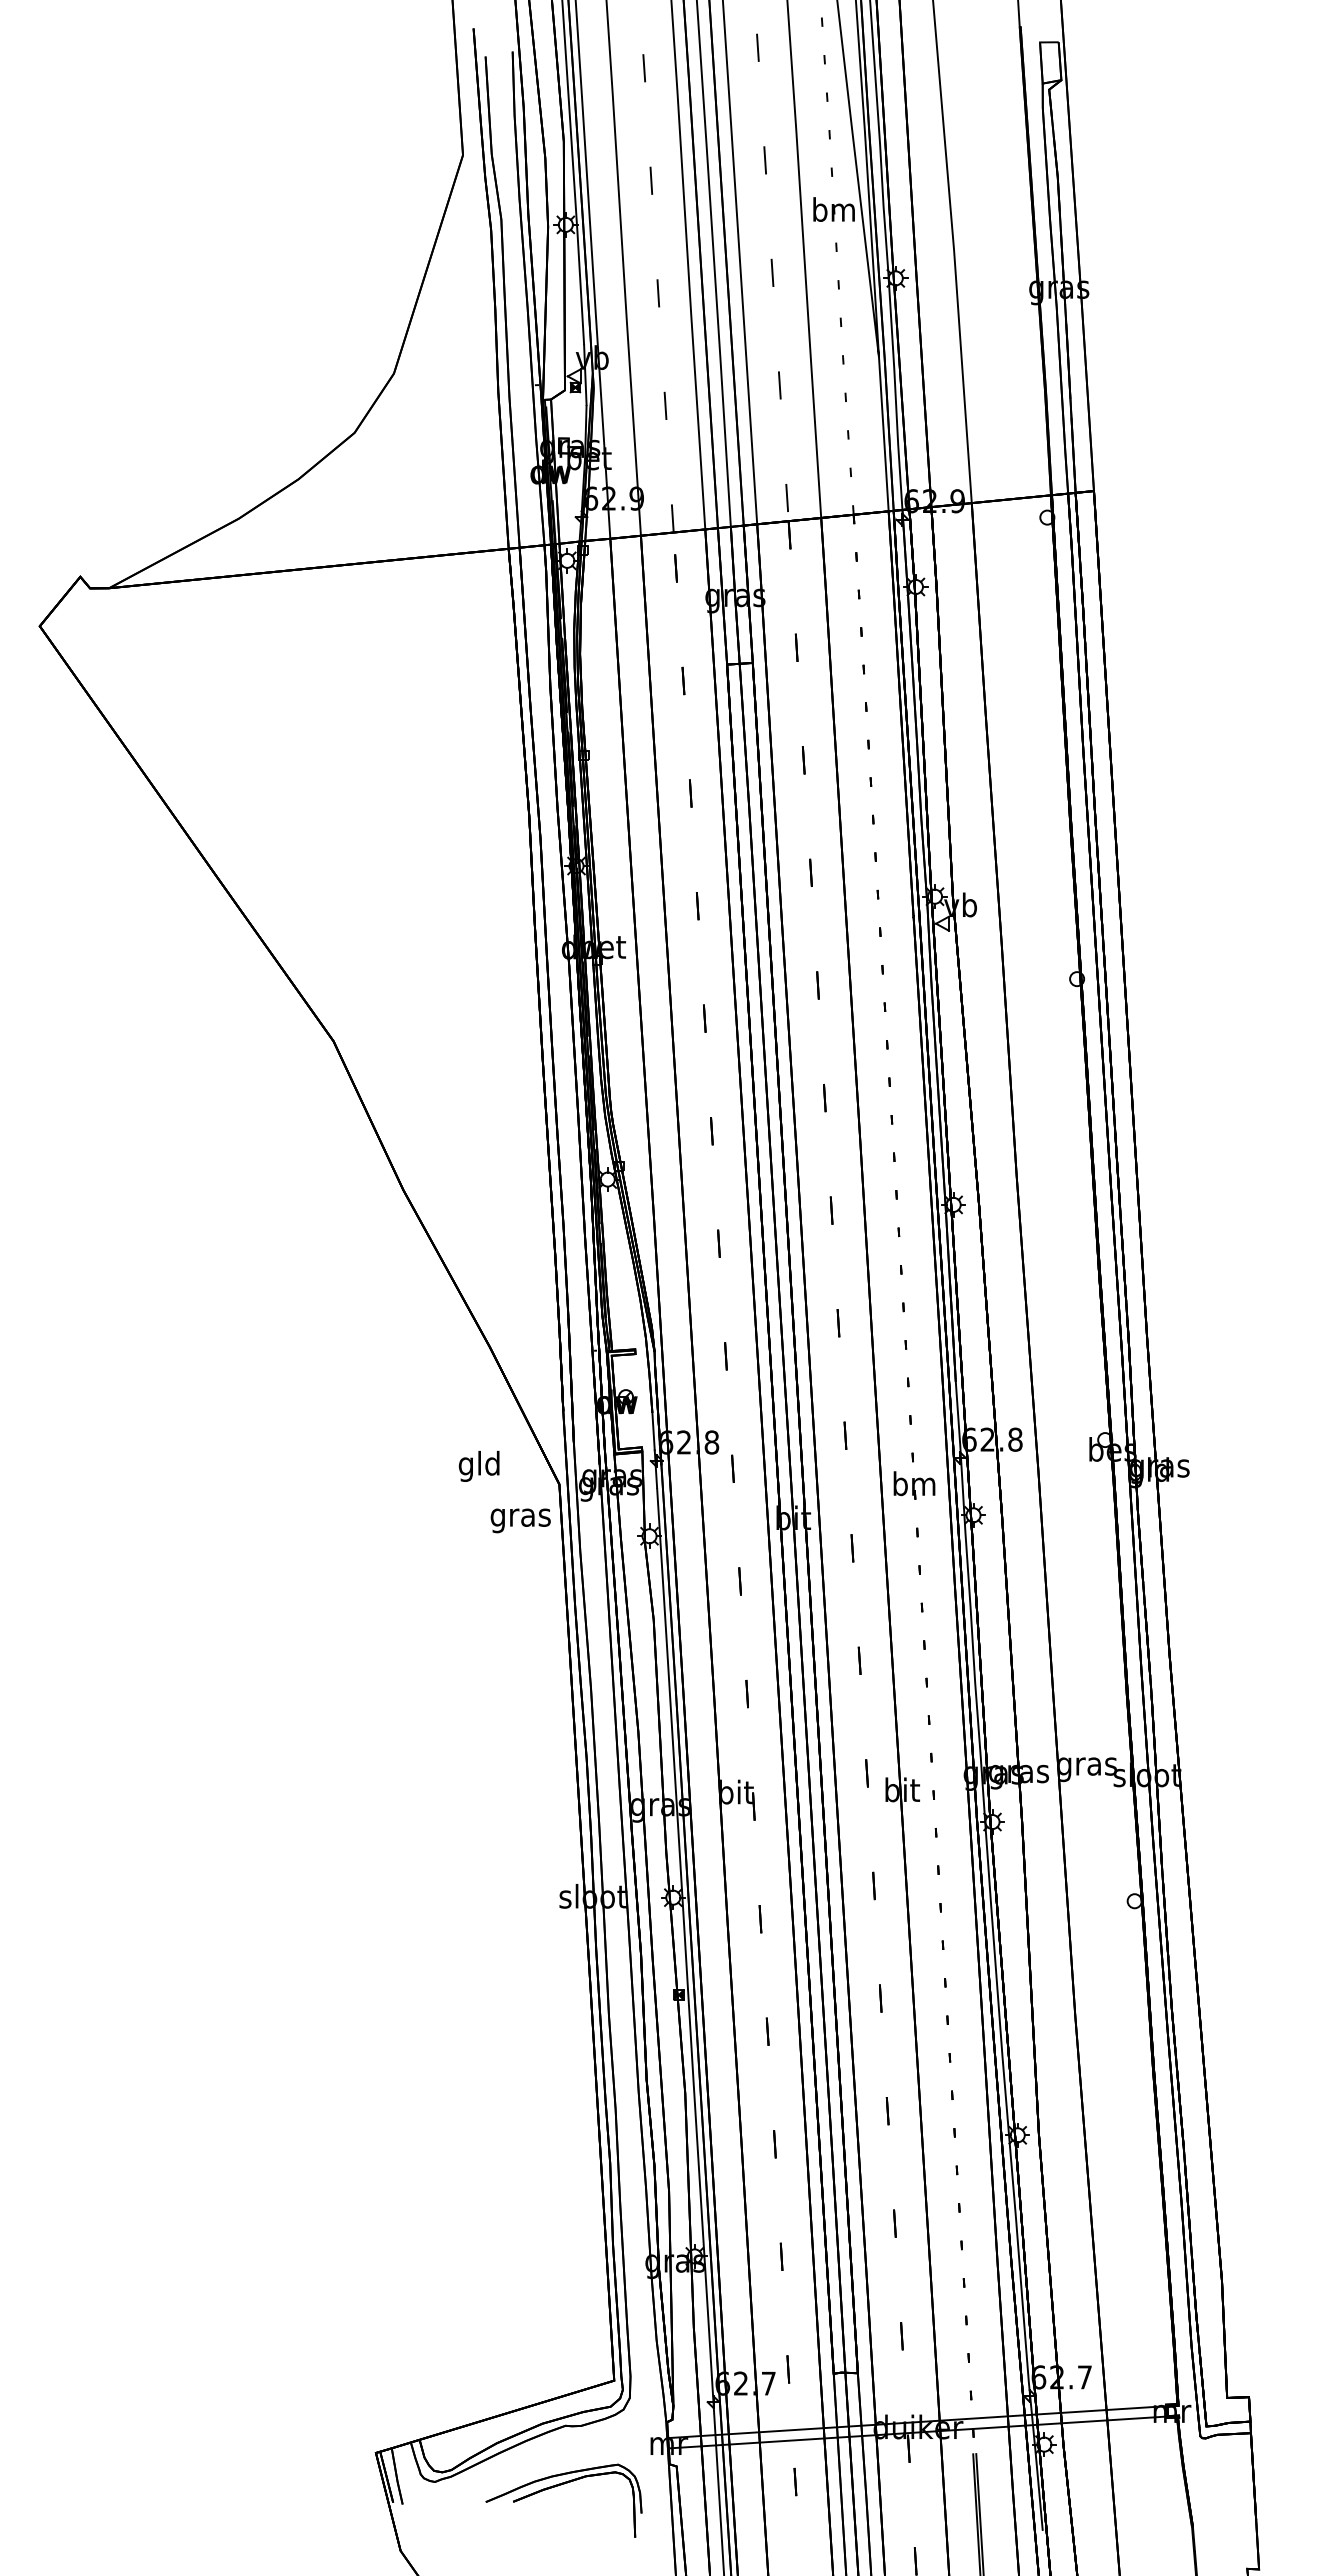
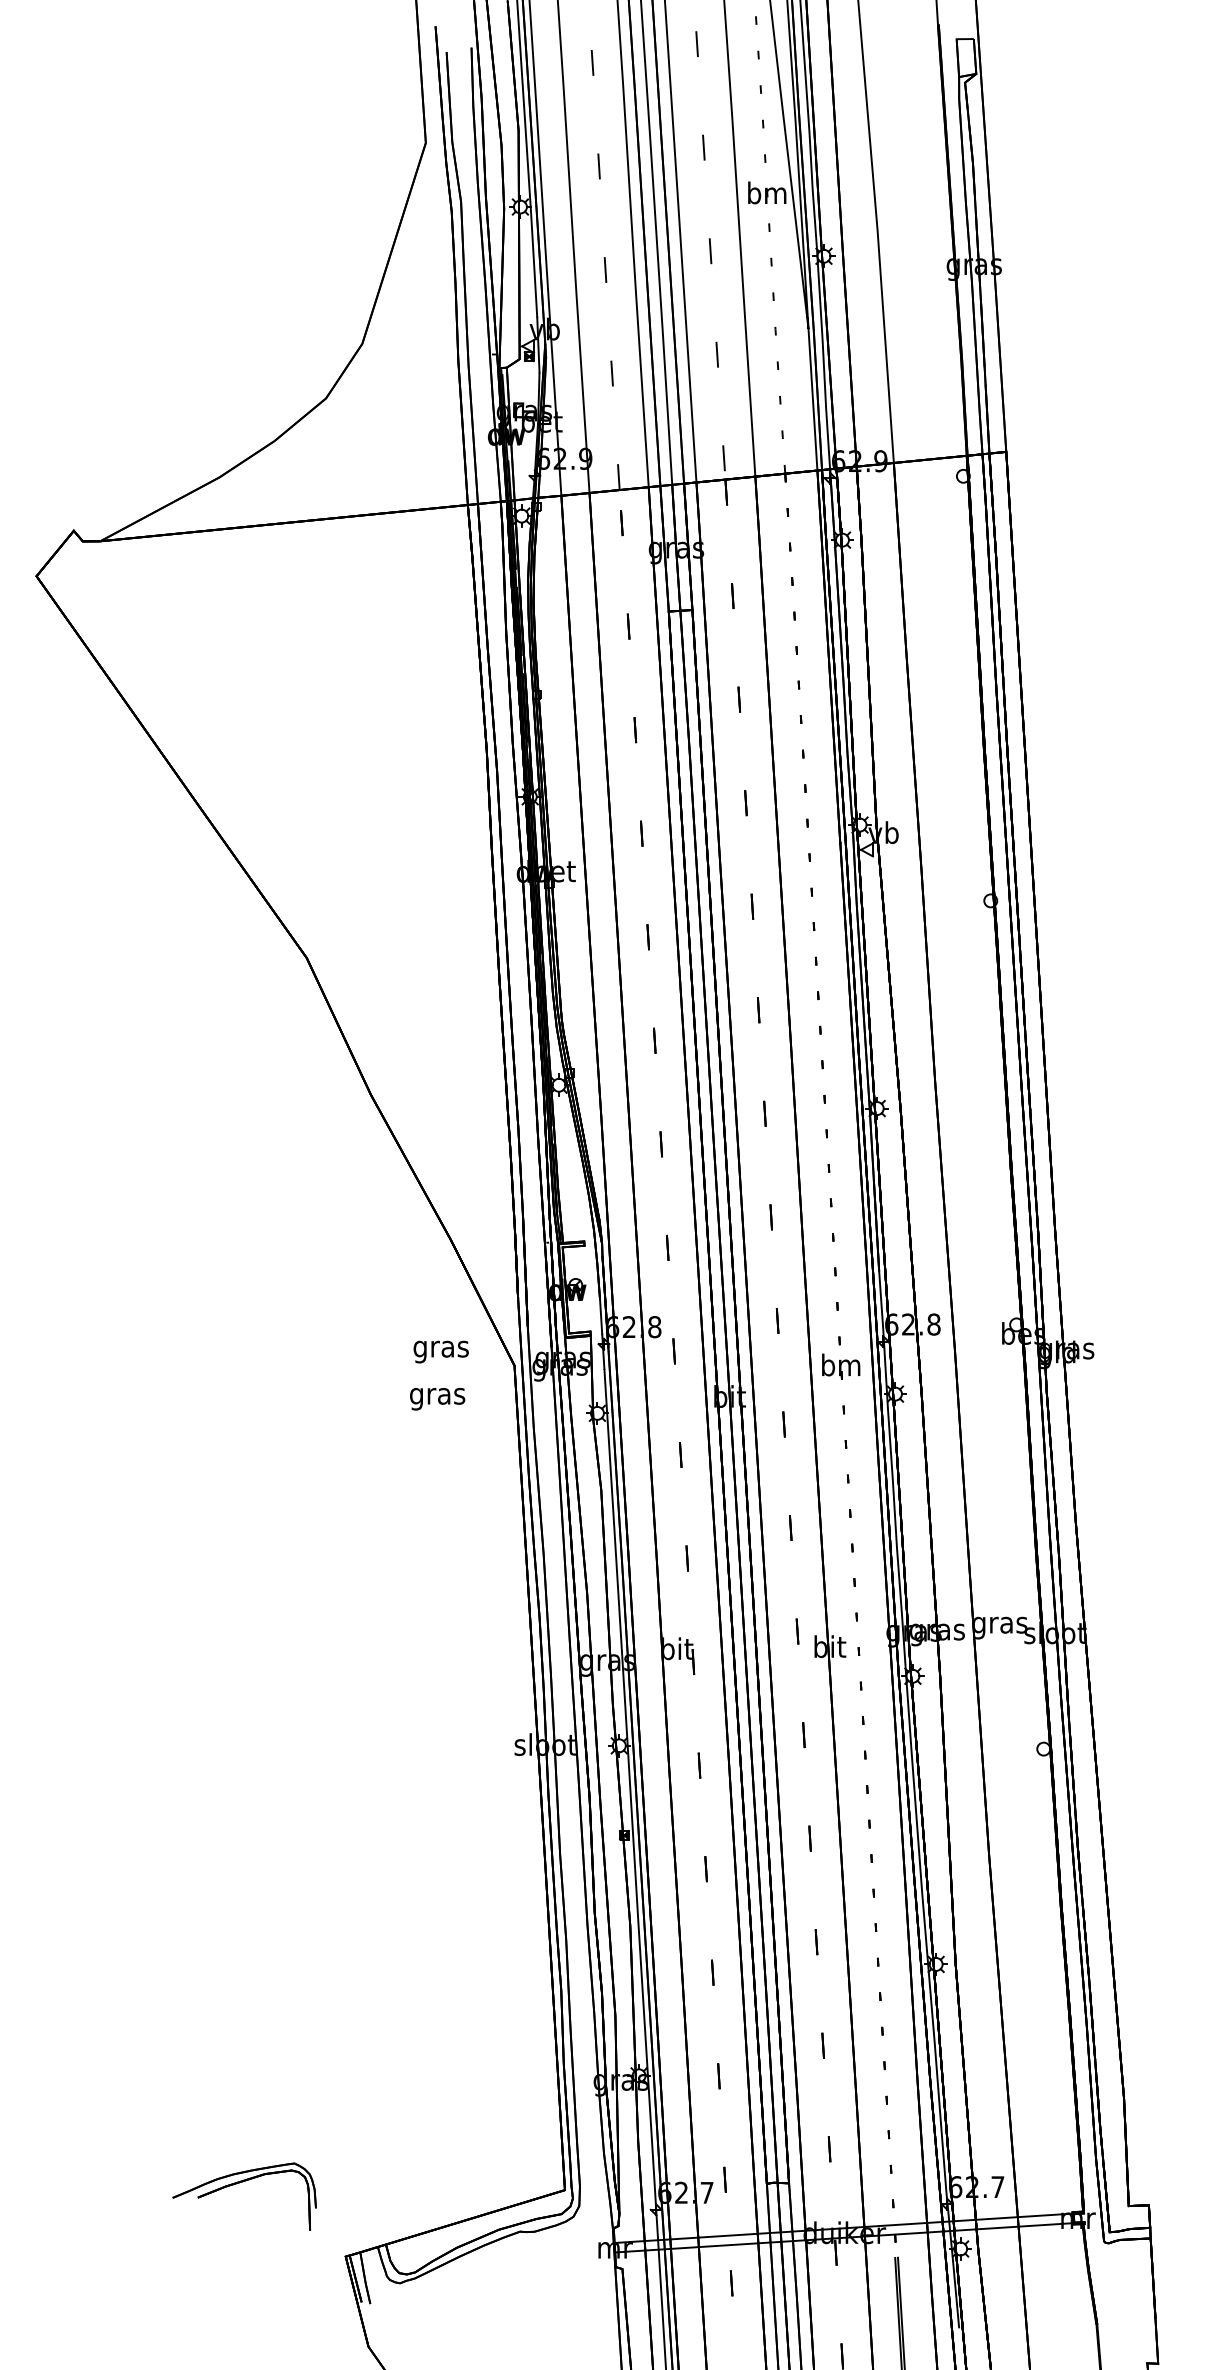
text: (479, 1465) -> (441, 1348), gld -> gras
text: (520, 1520) -> (437, 1398), moved
part: (558, 2486) -> (239, 2183), moved

